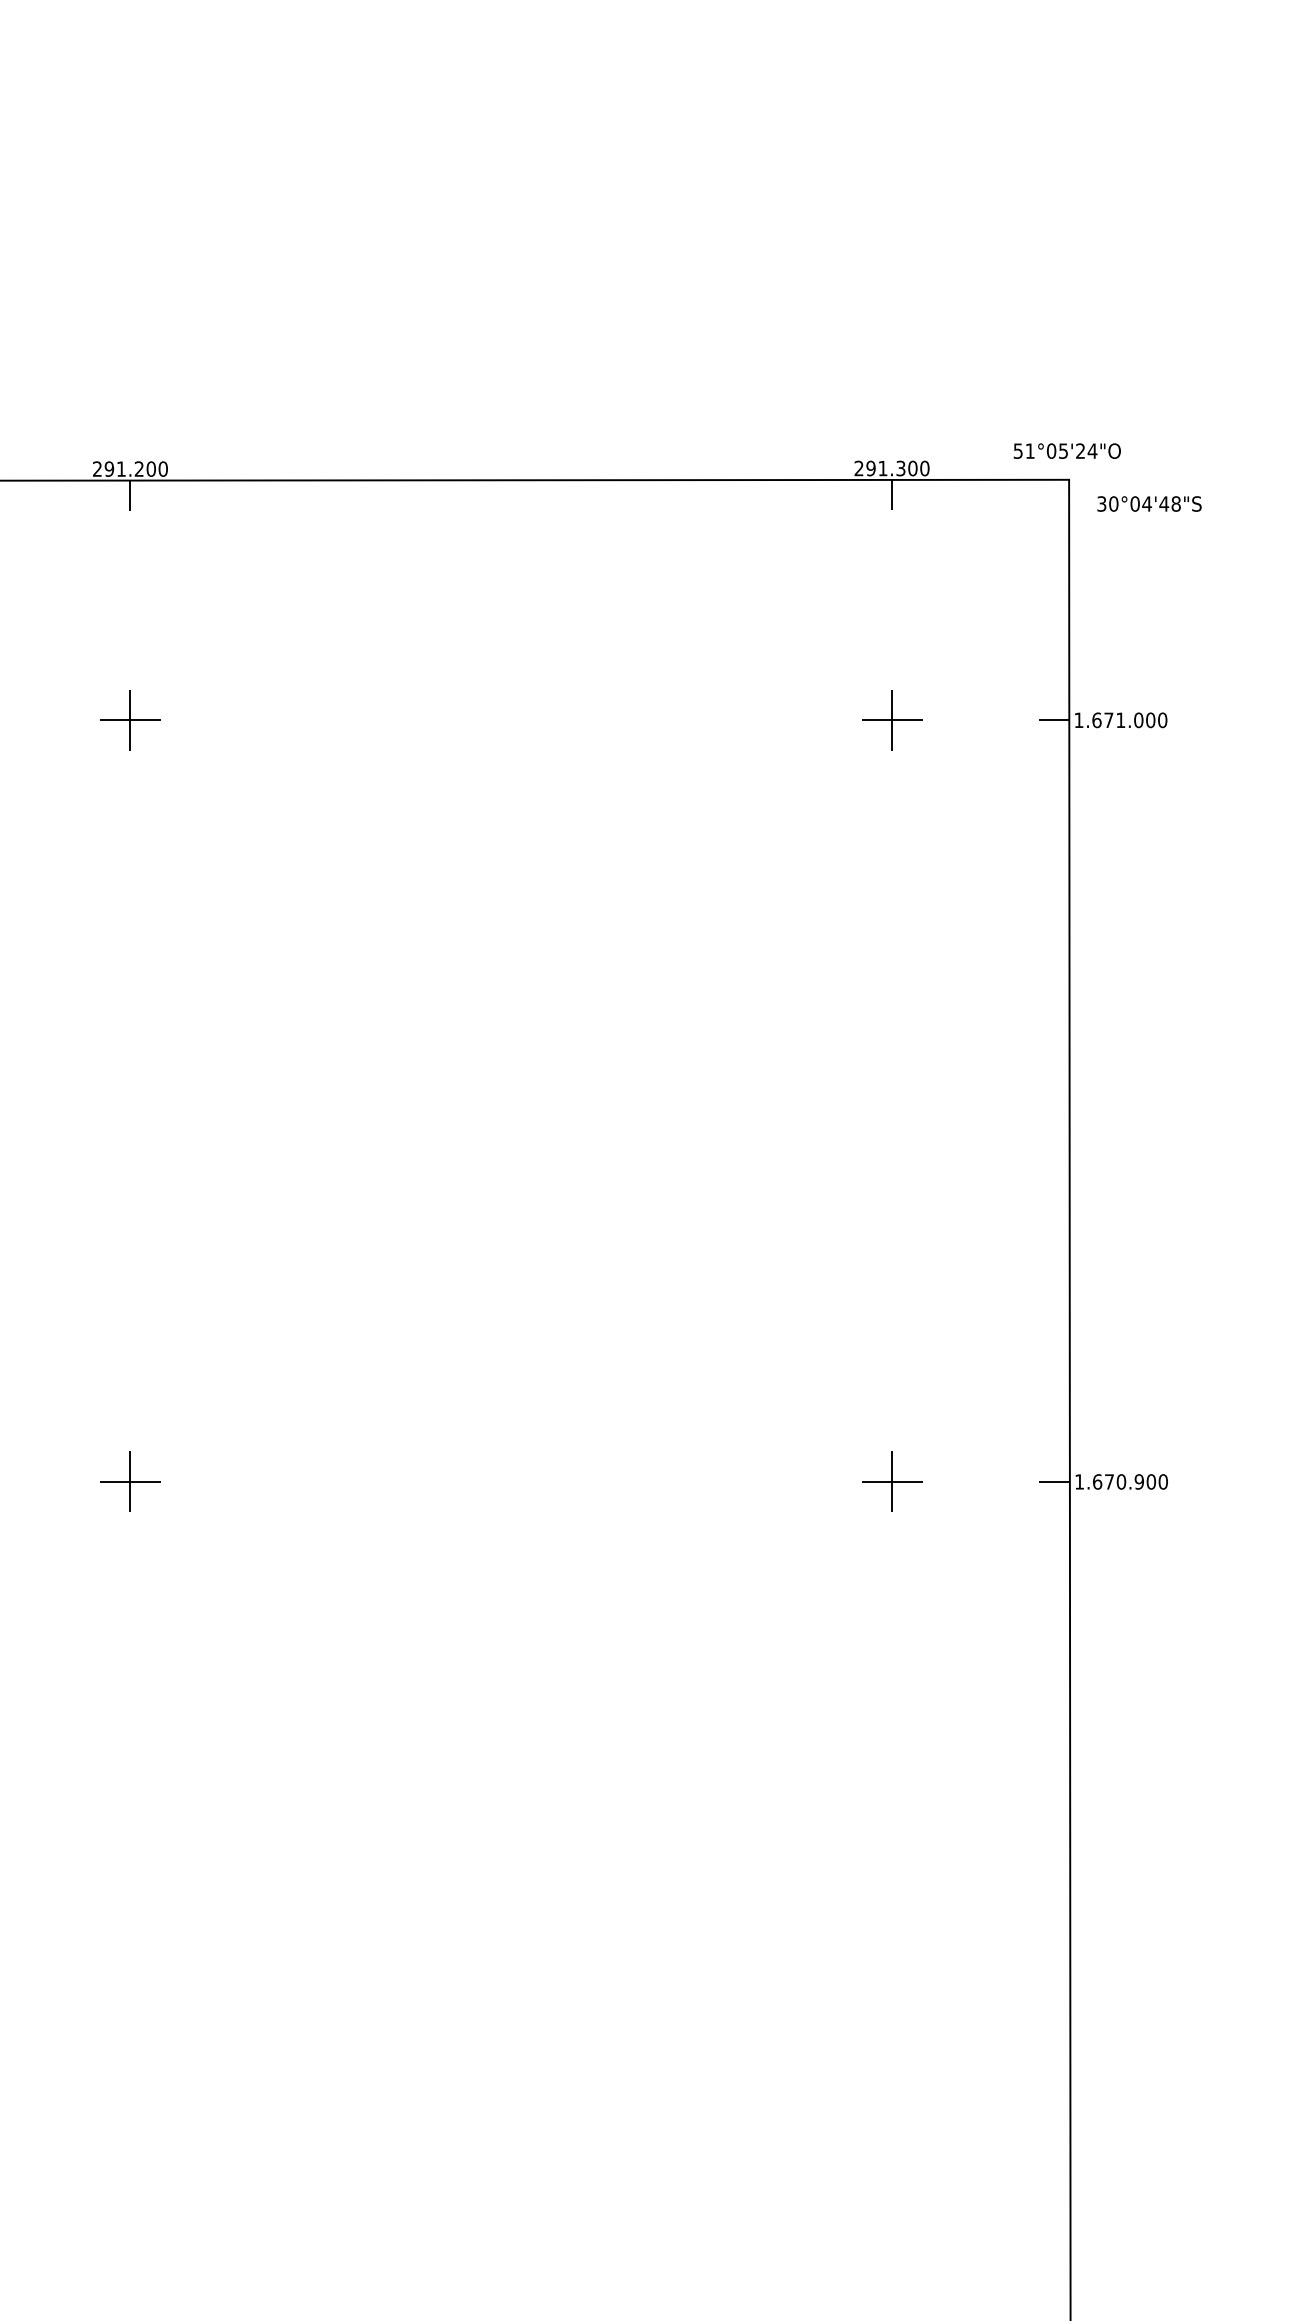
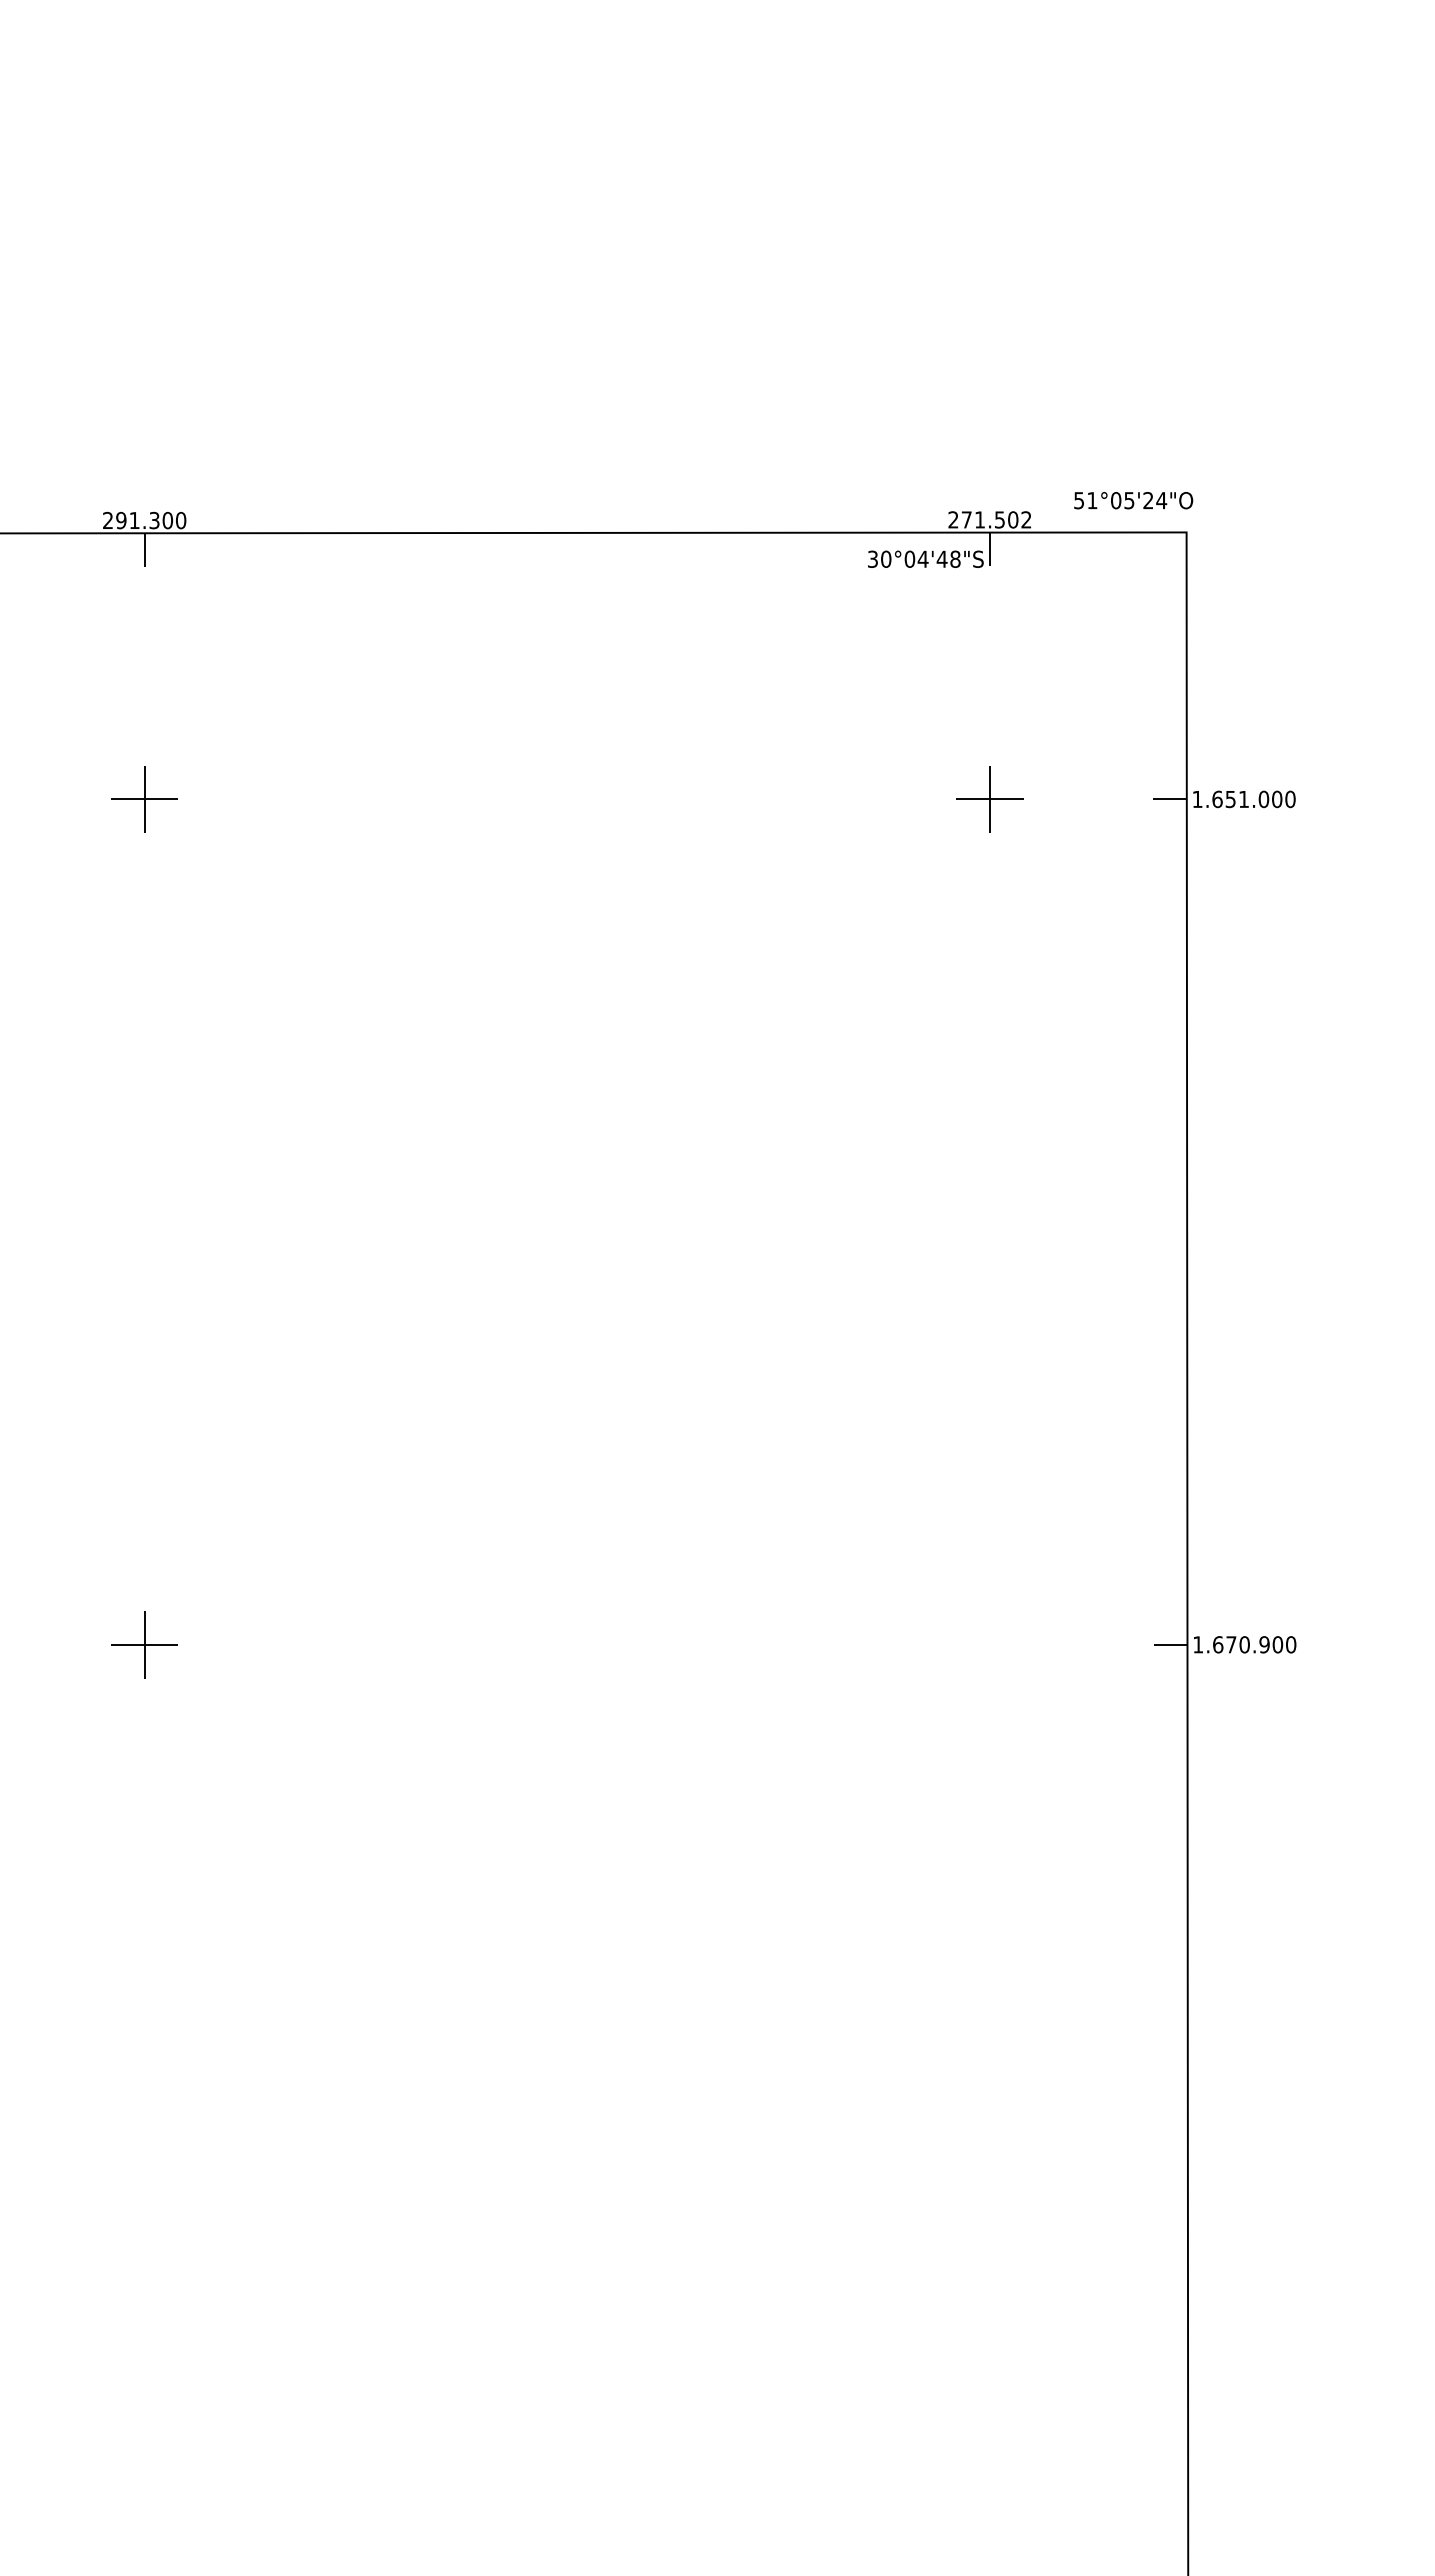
text: (1067, 451) -> (1133, 500), moved
text: (897, 468) -> (996, 519), 291.300 -> 271.502
text: (139, 469) -> (154, 520), 291.200 -> 291.300
text: (1149, 503) -> (925, 558), moved
text: (1108, 720) -> (1230, 799), 1.671.000 -> 1.651.000
part: (891, 1481) -> (989, 1644), removed

